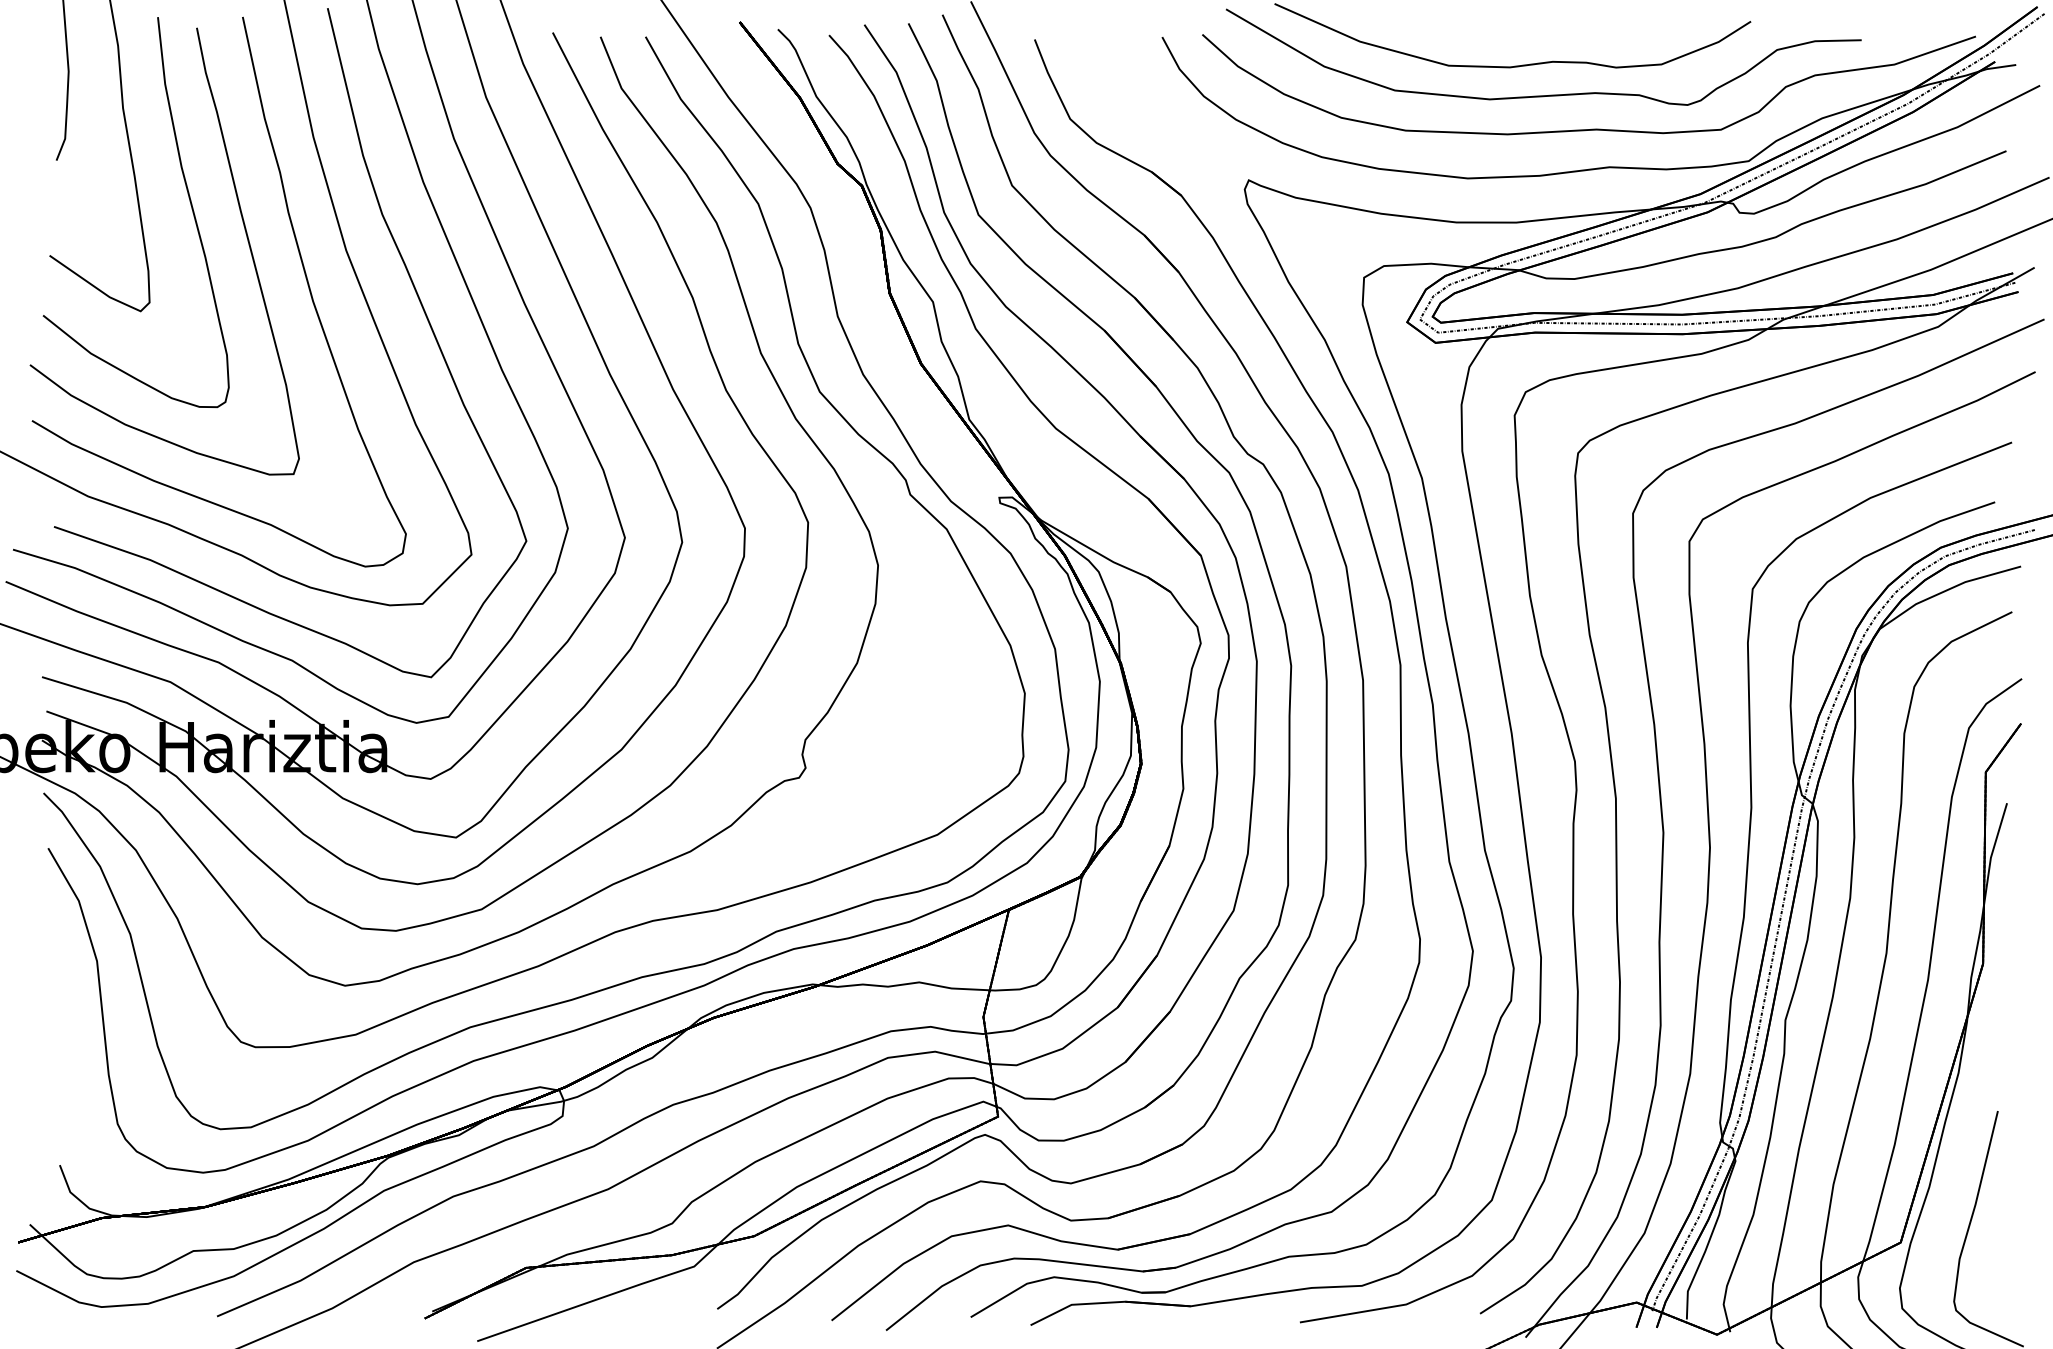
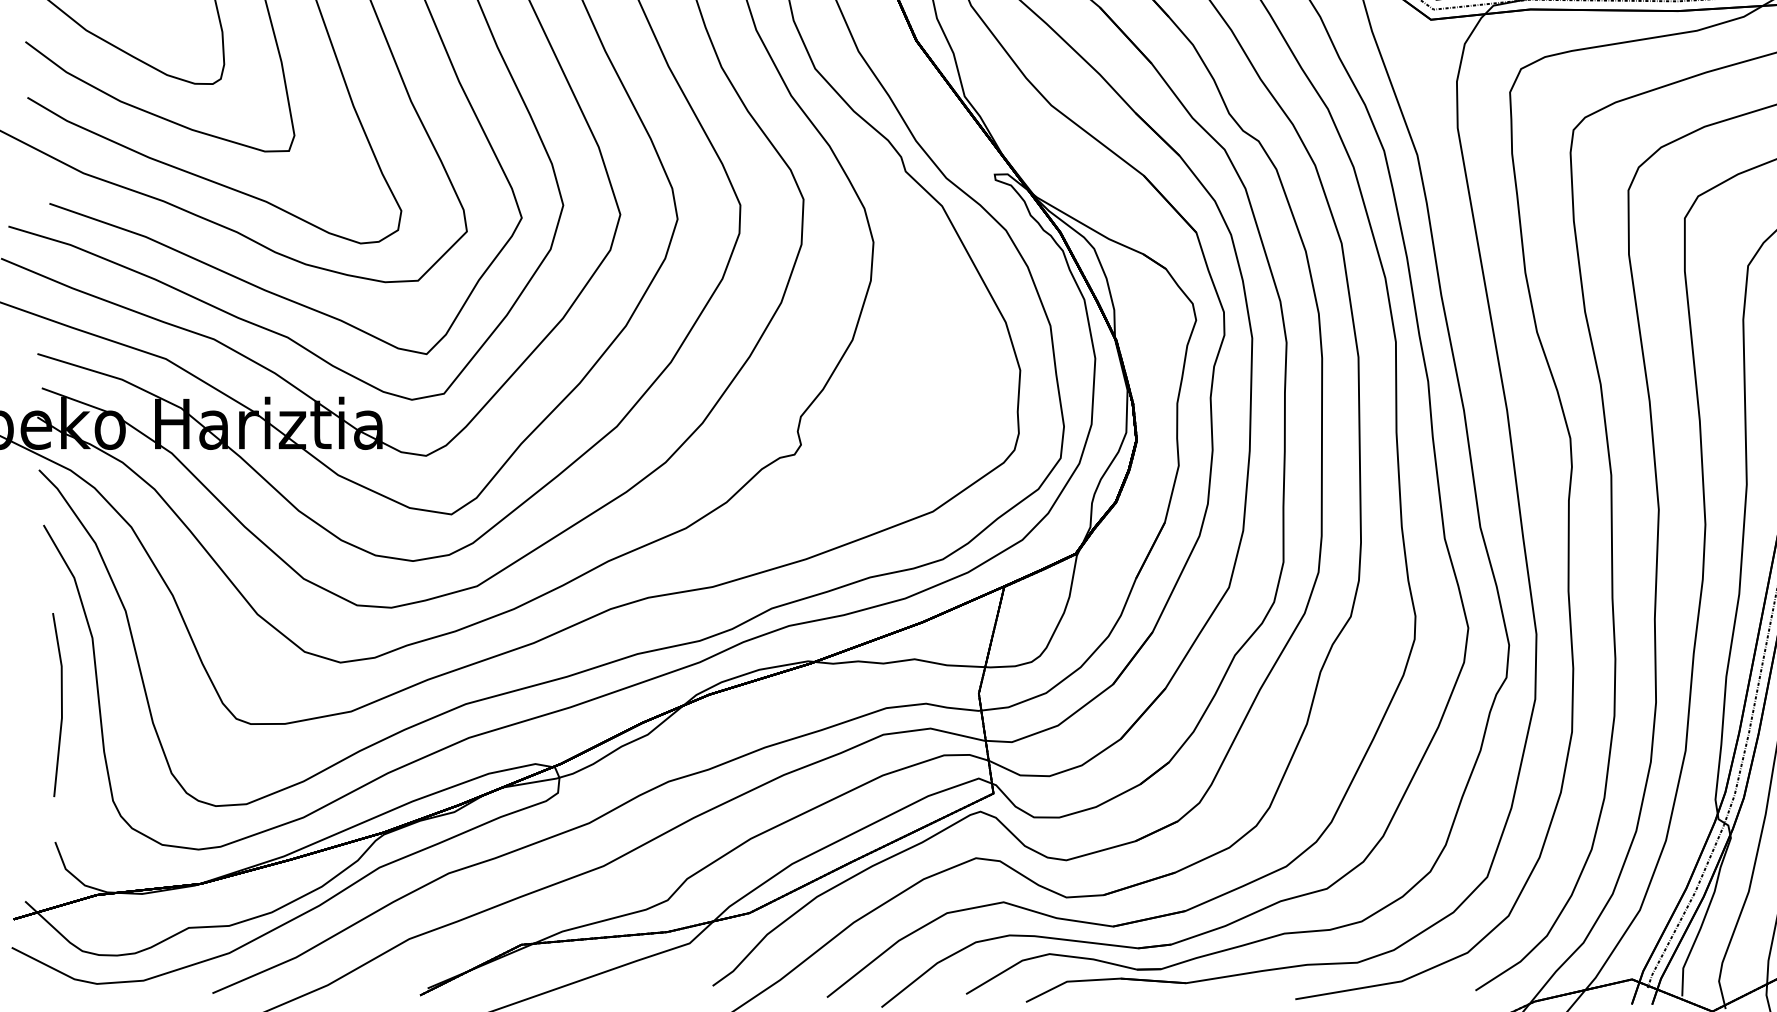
line: (65, 1028) -> (60, 705), added

